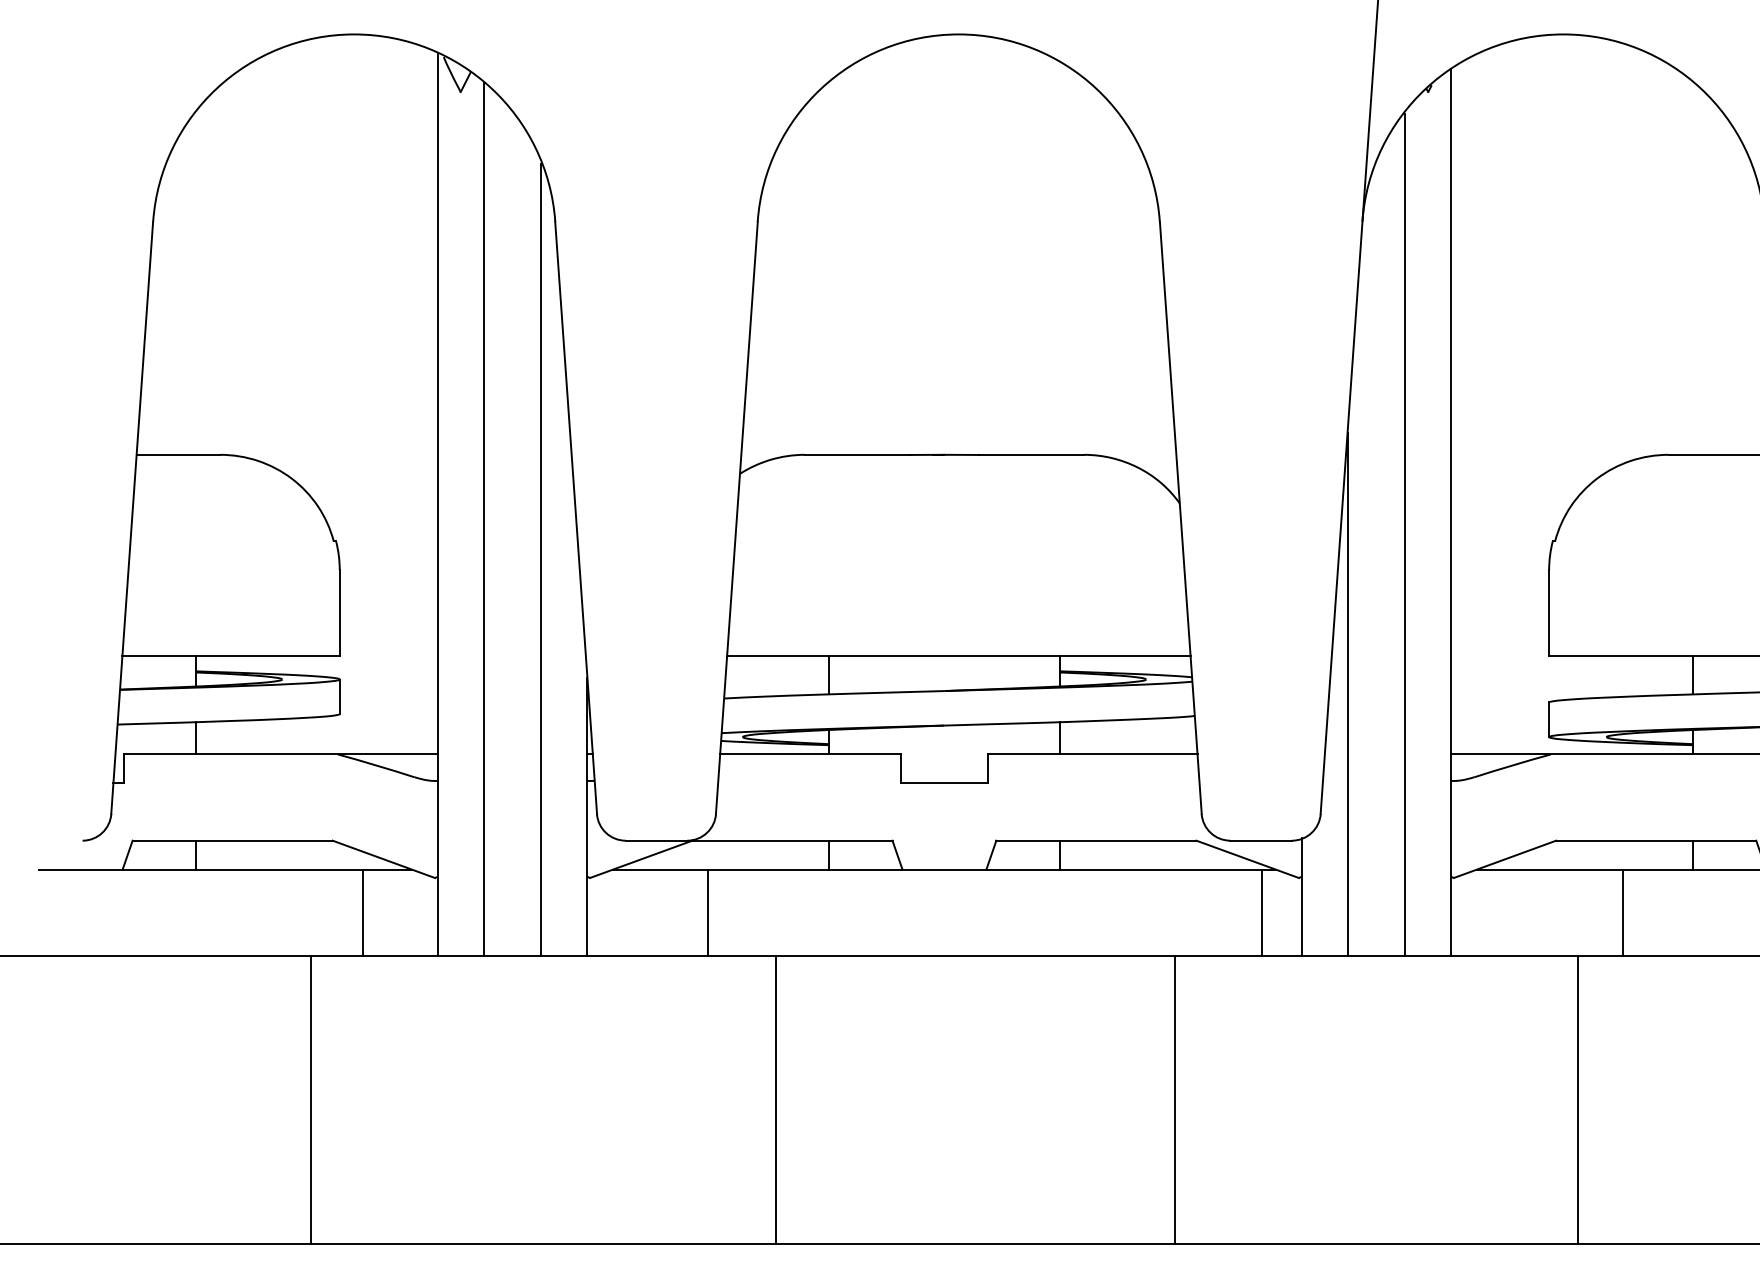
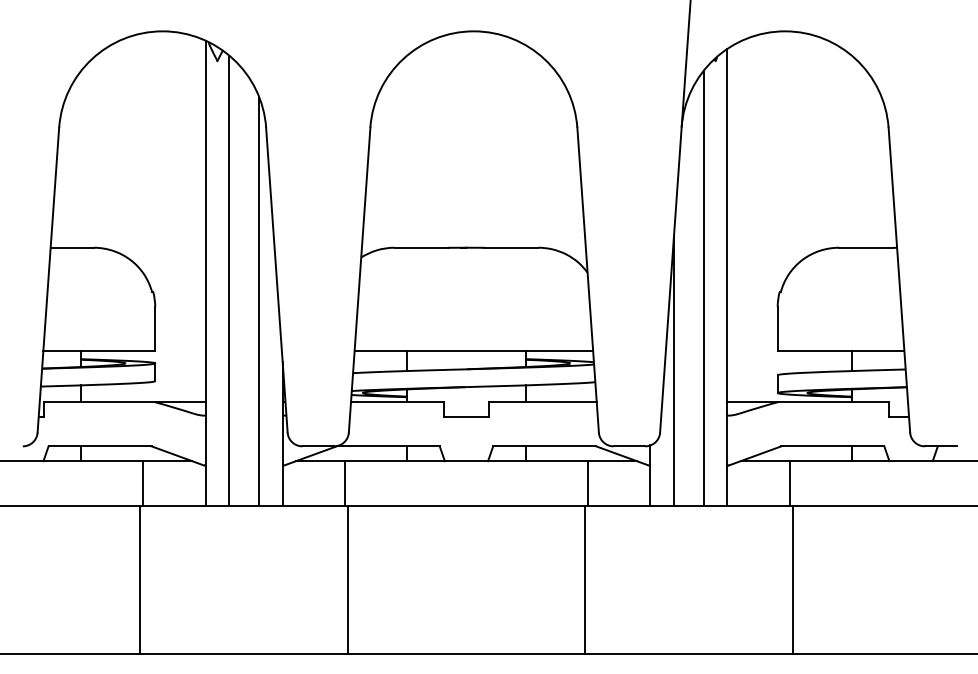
line: (363, 912) -> (143, 483), moved
line: (1261, 912) -> (587, 483), moved
line: (1622, 912) -> (789, 483), moved
line: (775, 1099) -> (347, 579), moved

